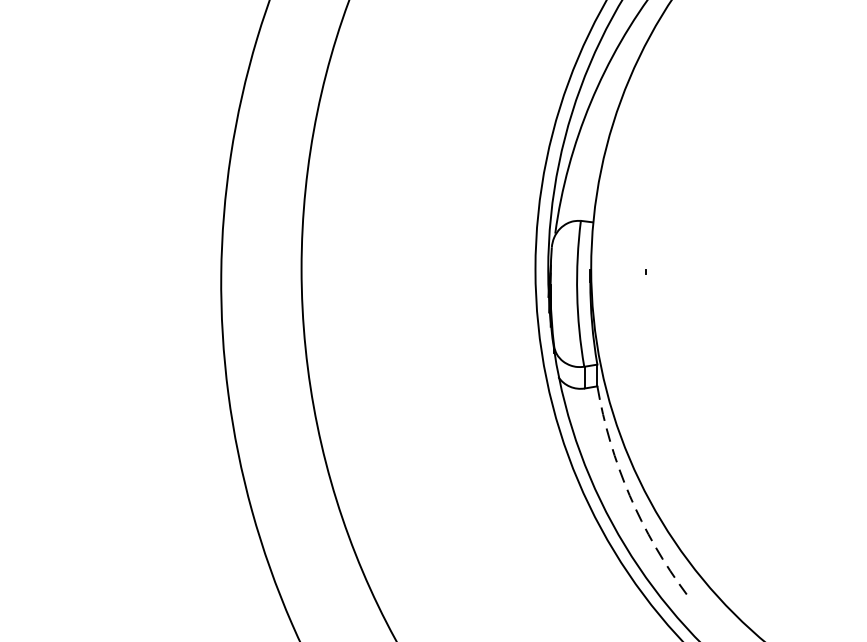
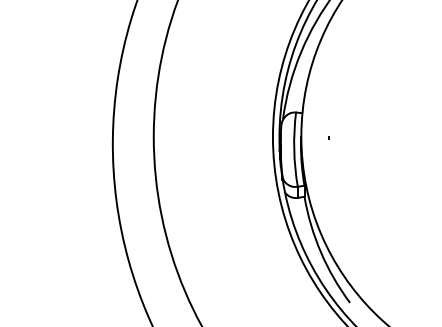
arc: (630, 495) -> (321, 252), dashed -> solid

